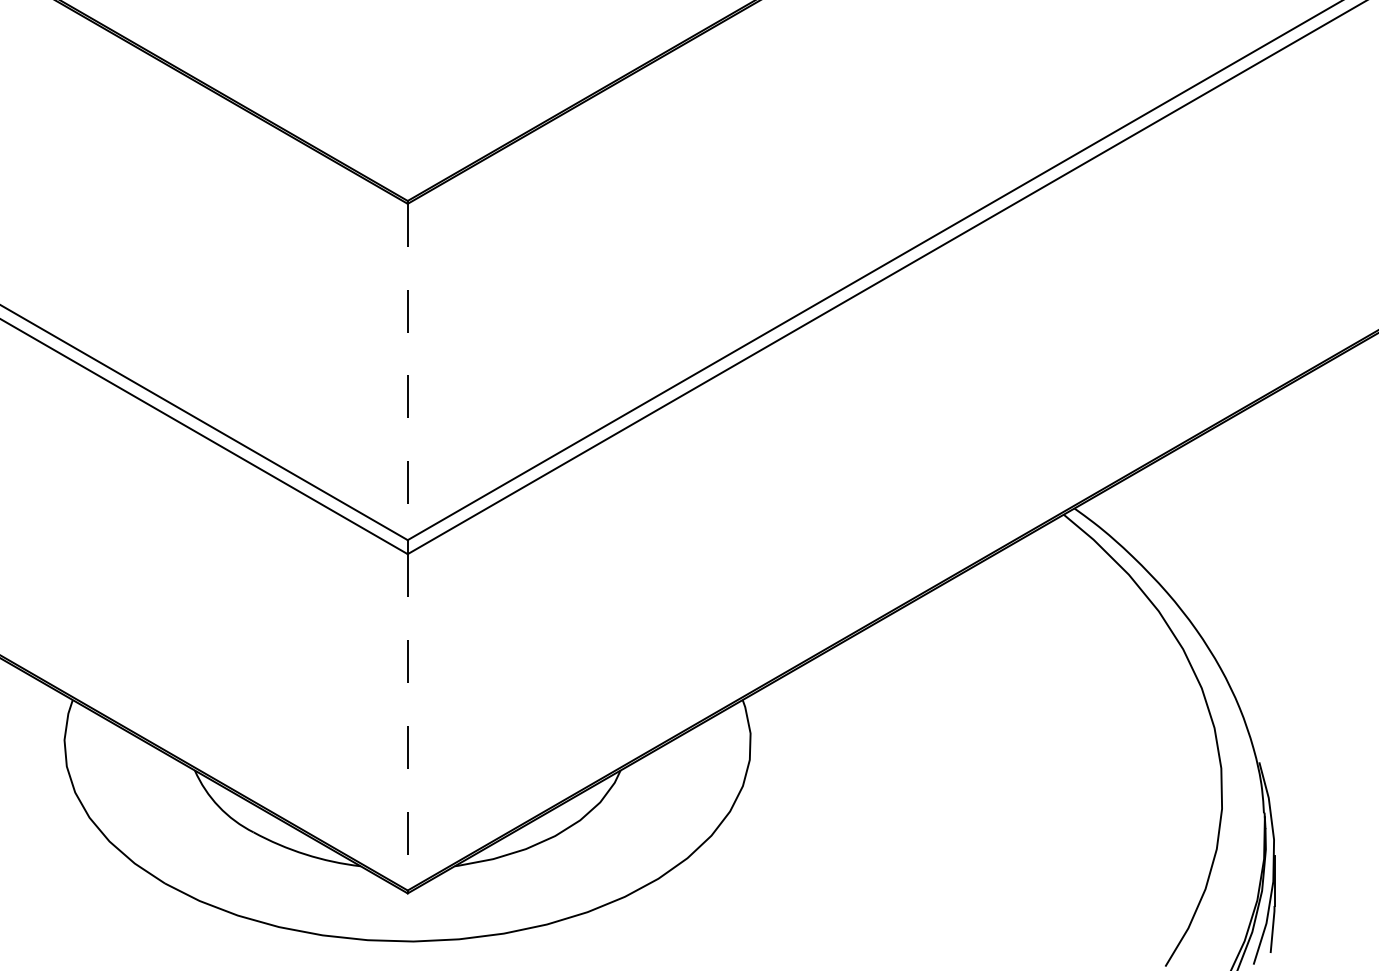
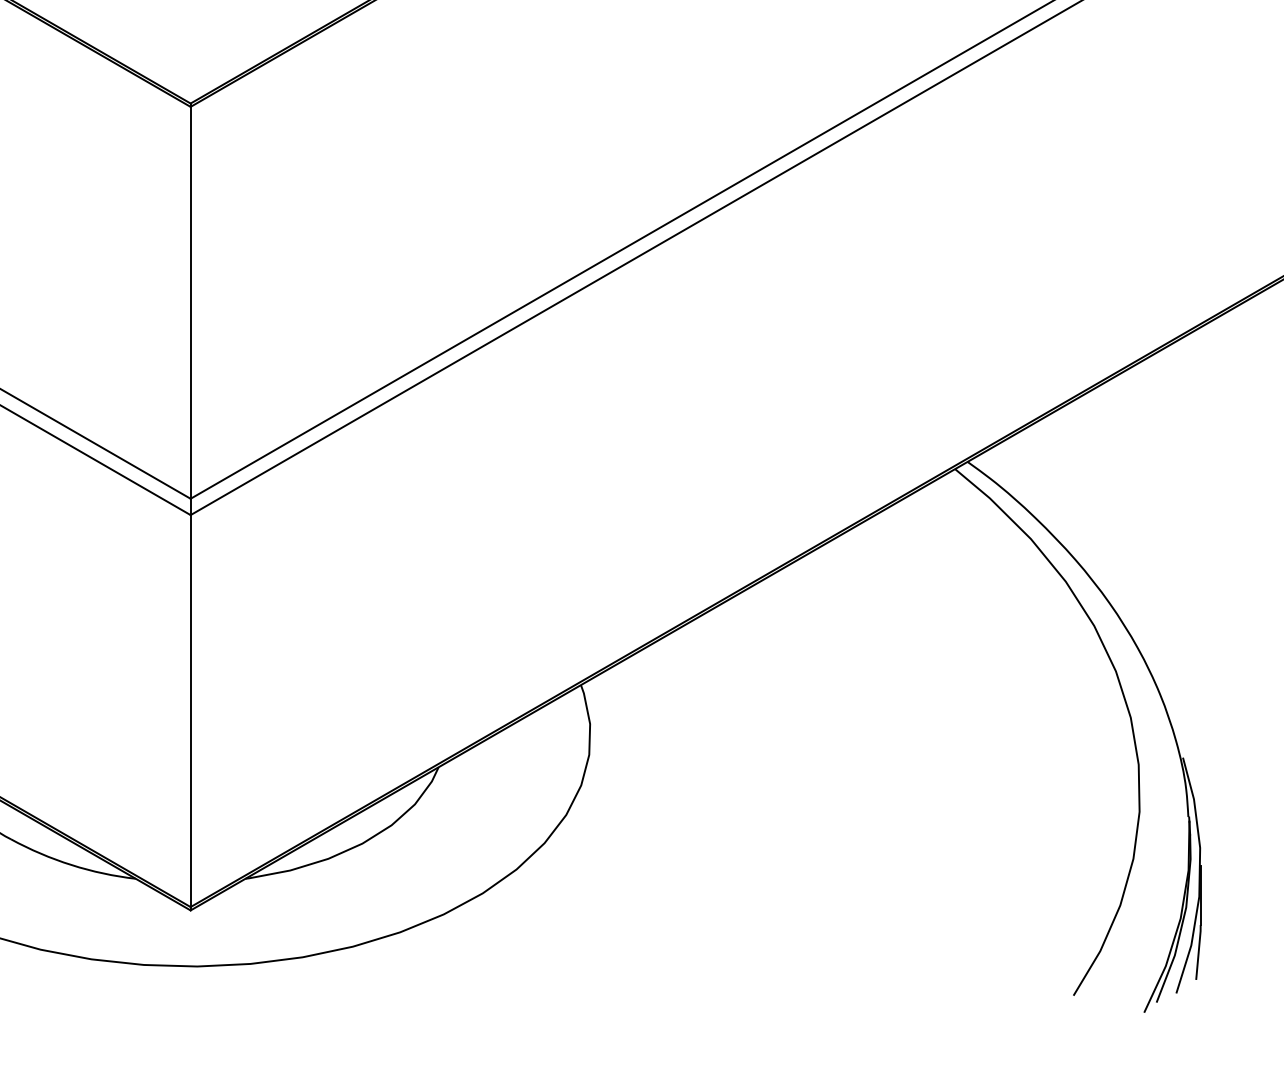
line: (407, 372) -> (190, 303), dashed -> solid
line: (407, 722) -> (190, 711), dashed -> solid

